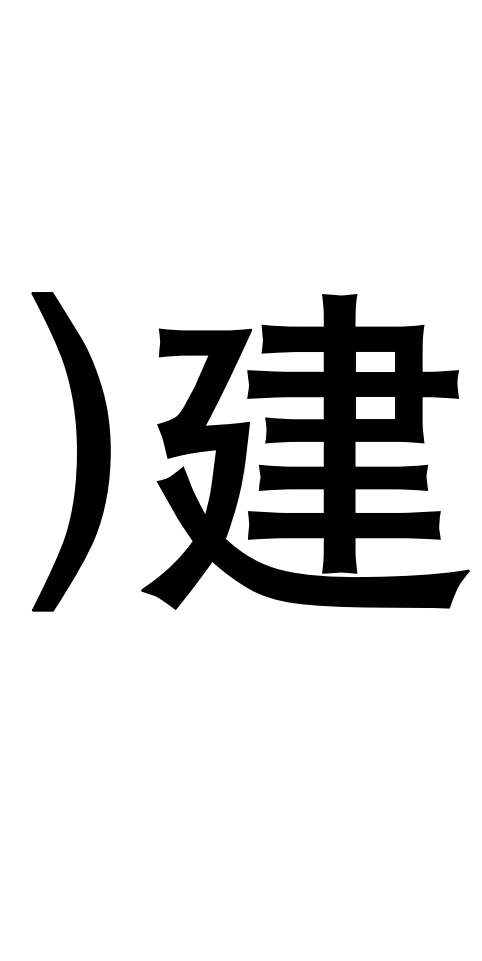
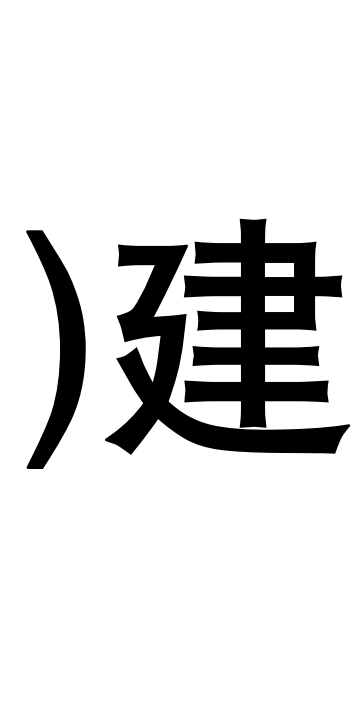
part: (70, 451) -> (55, 349), moved

